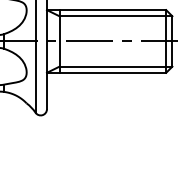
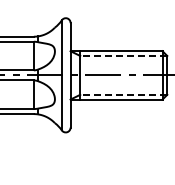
line: (115, 15) -> (123, 55), solid -> dashed
line: (115, 66) -> (123, 94), solid -> dashed

